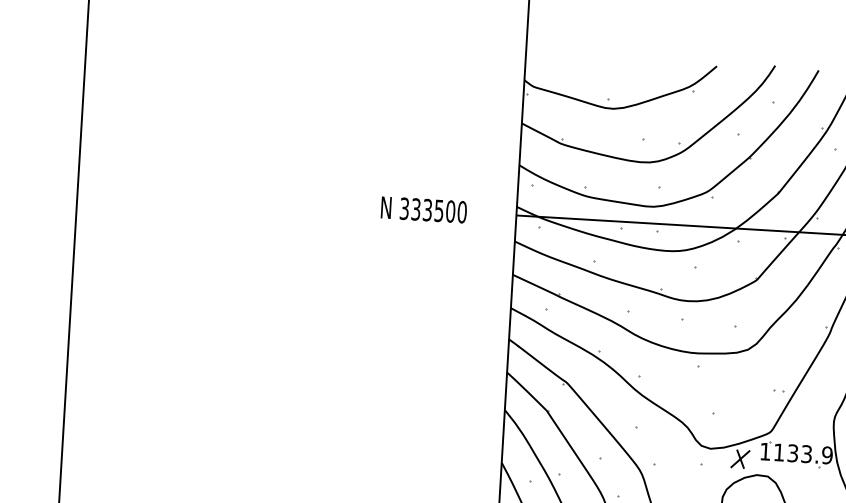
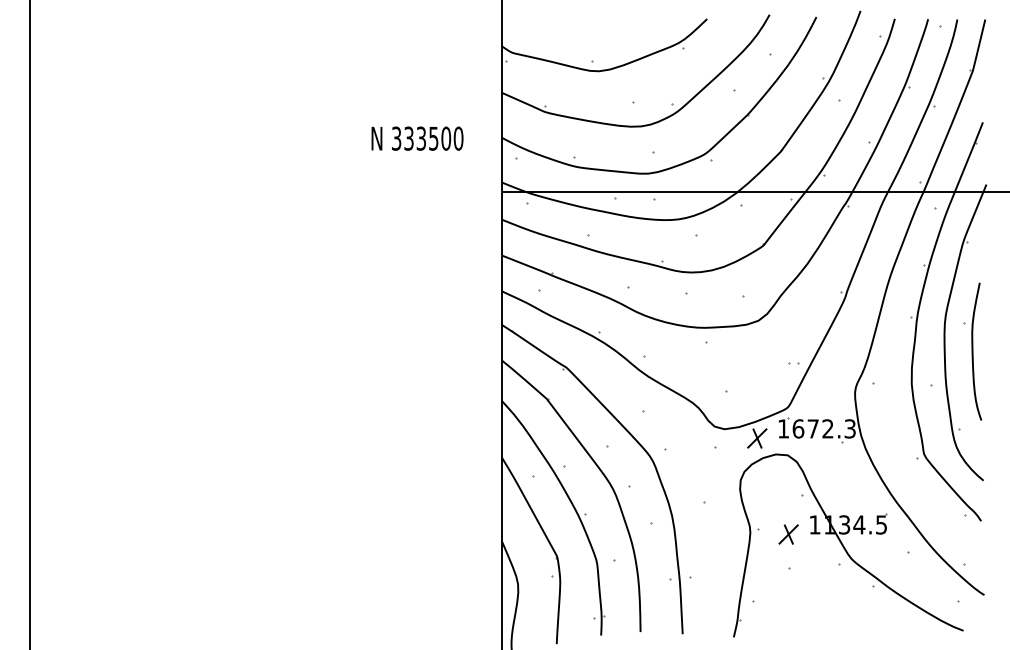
text: (424, 209) -> (417, 138), moved
text: (802, 453) -> (823, 428), 1133.9 -> 1672.3

